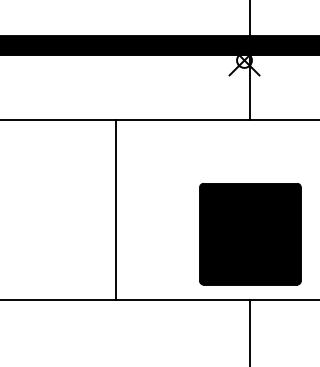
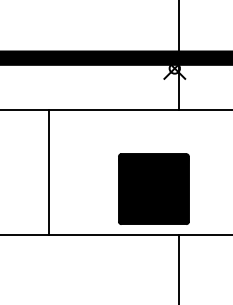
line: (115, 210) -> (48, 172), moved
part: (249, 233) -> (153, 188), moved

